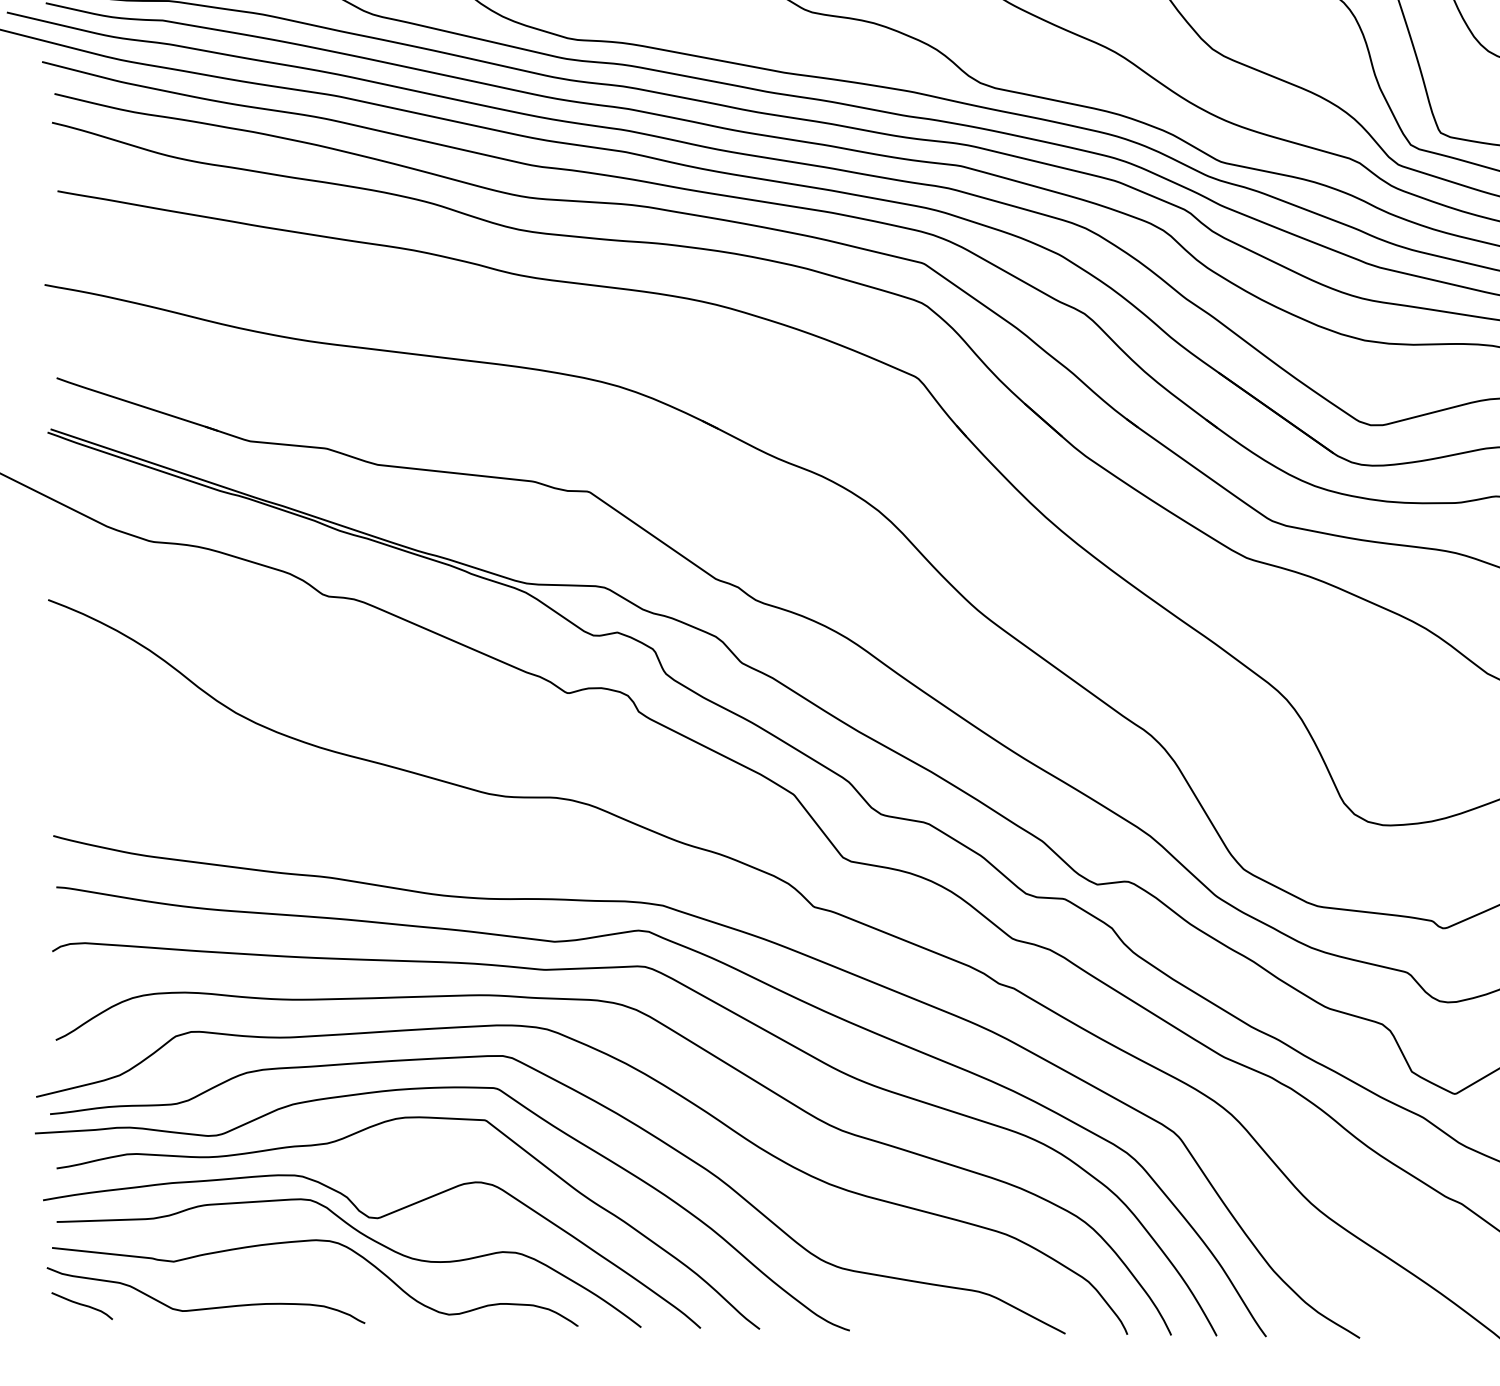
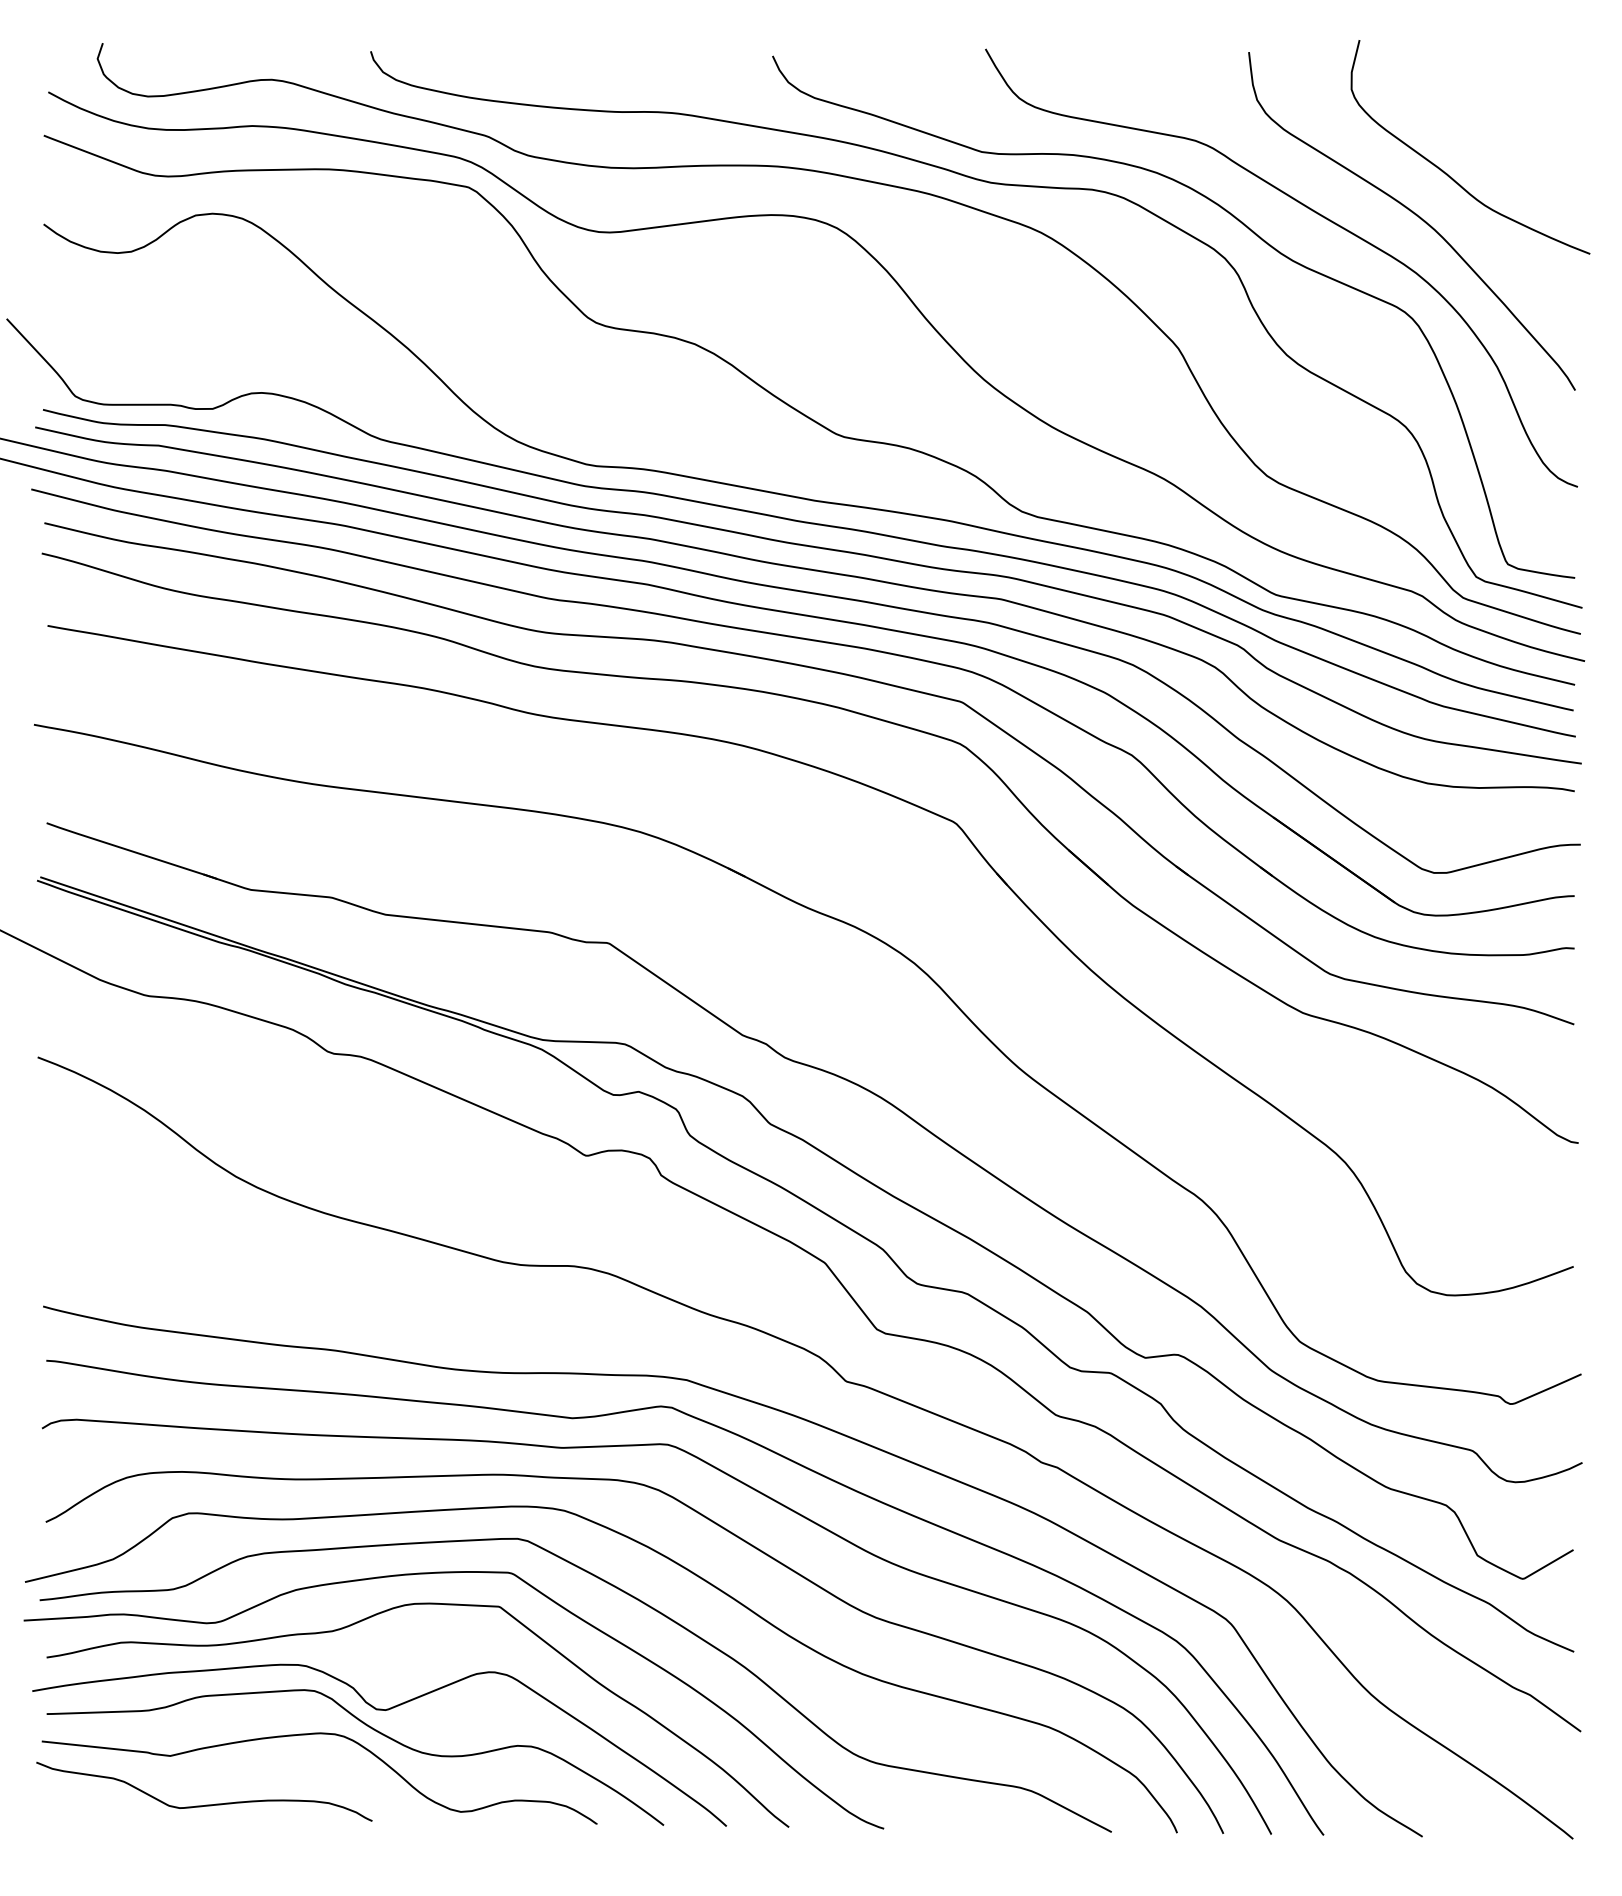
curve: (82, 1305) -> (73, 1802), removed

